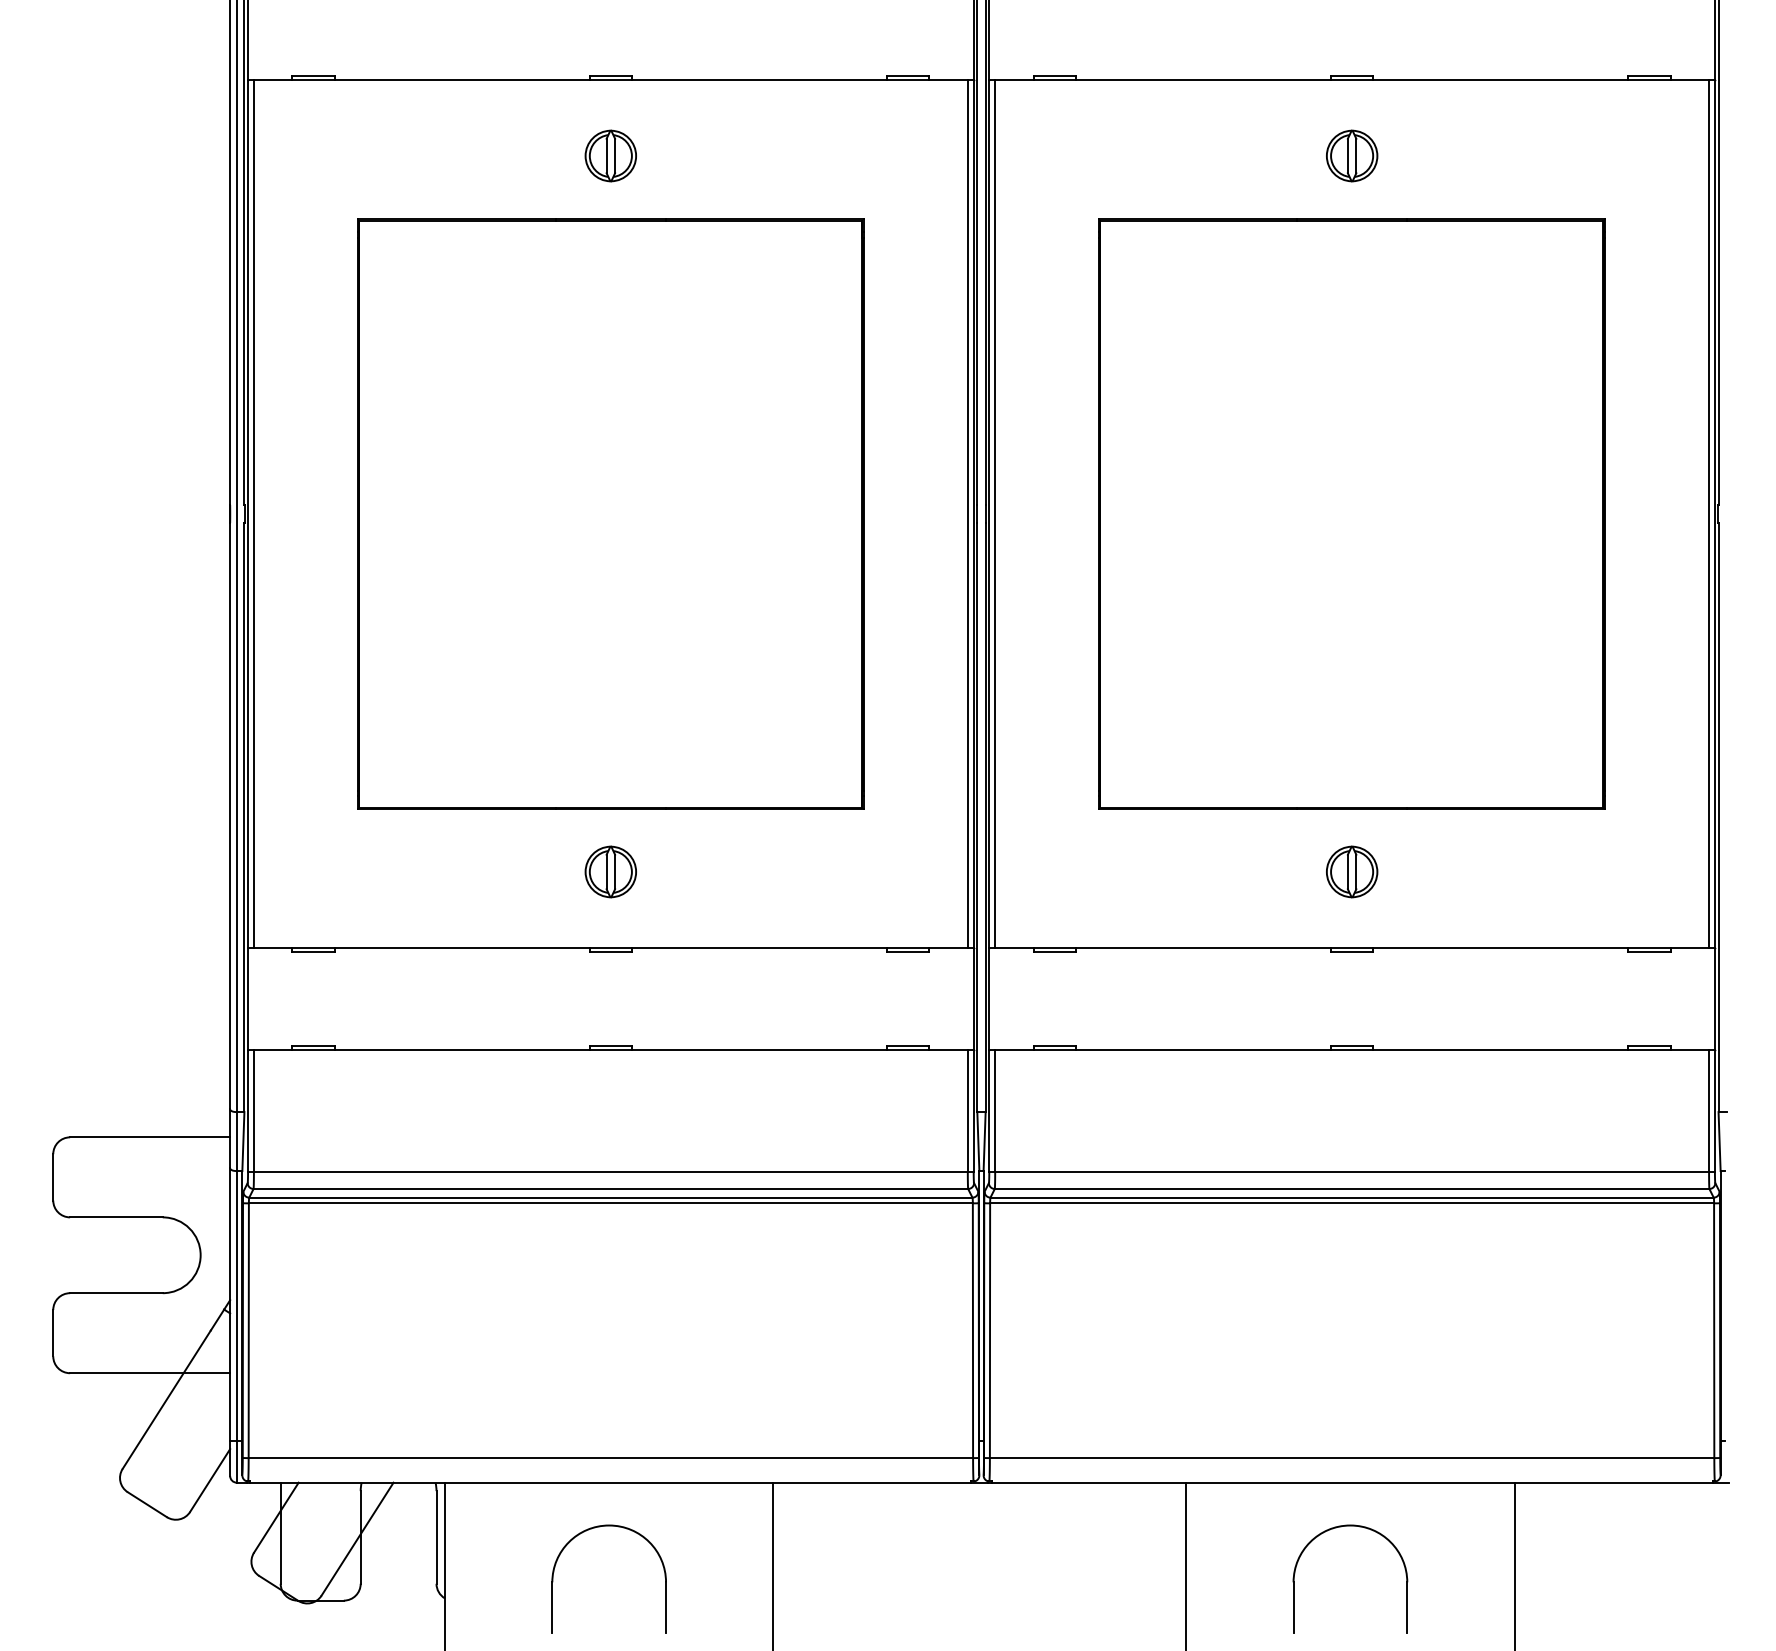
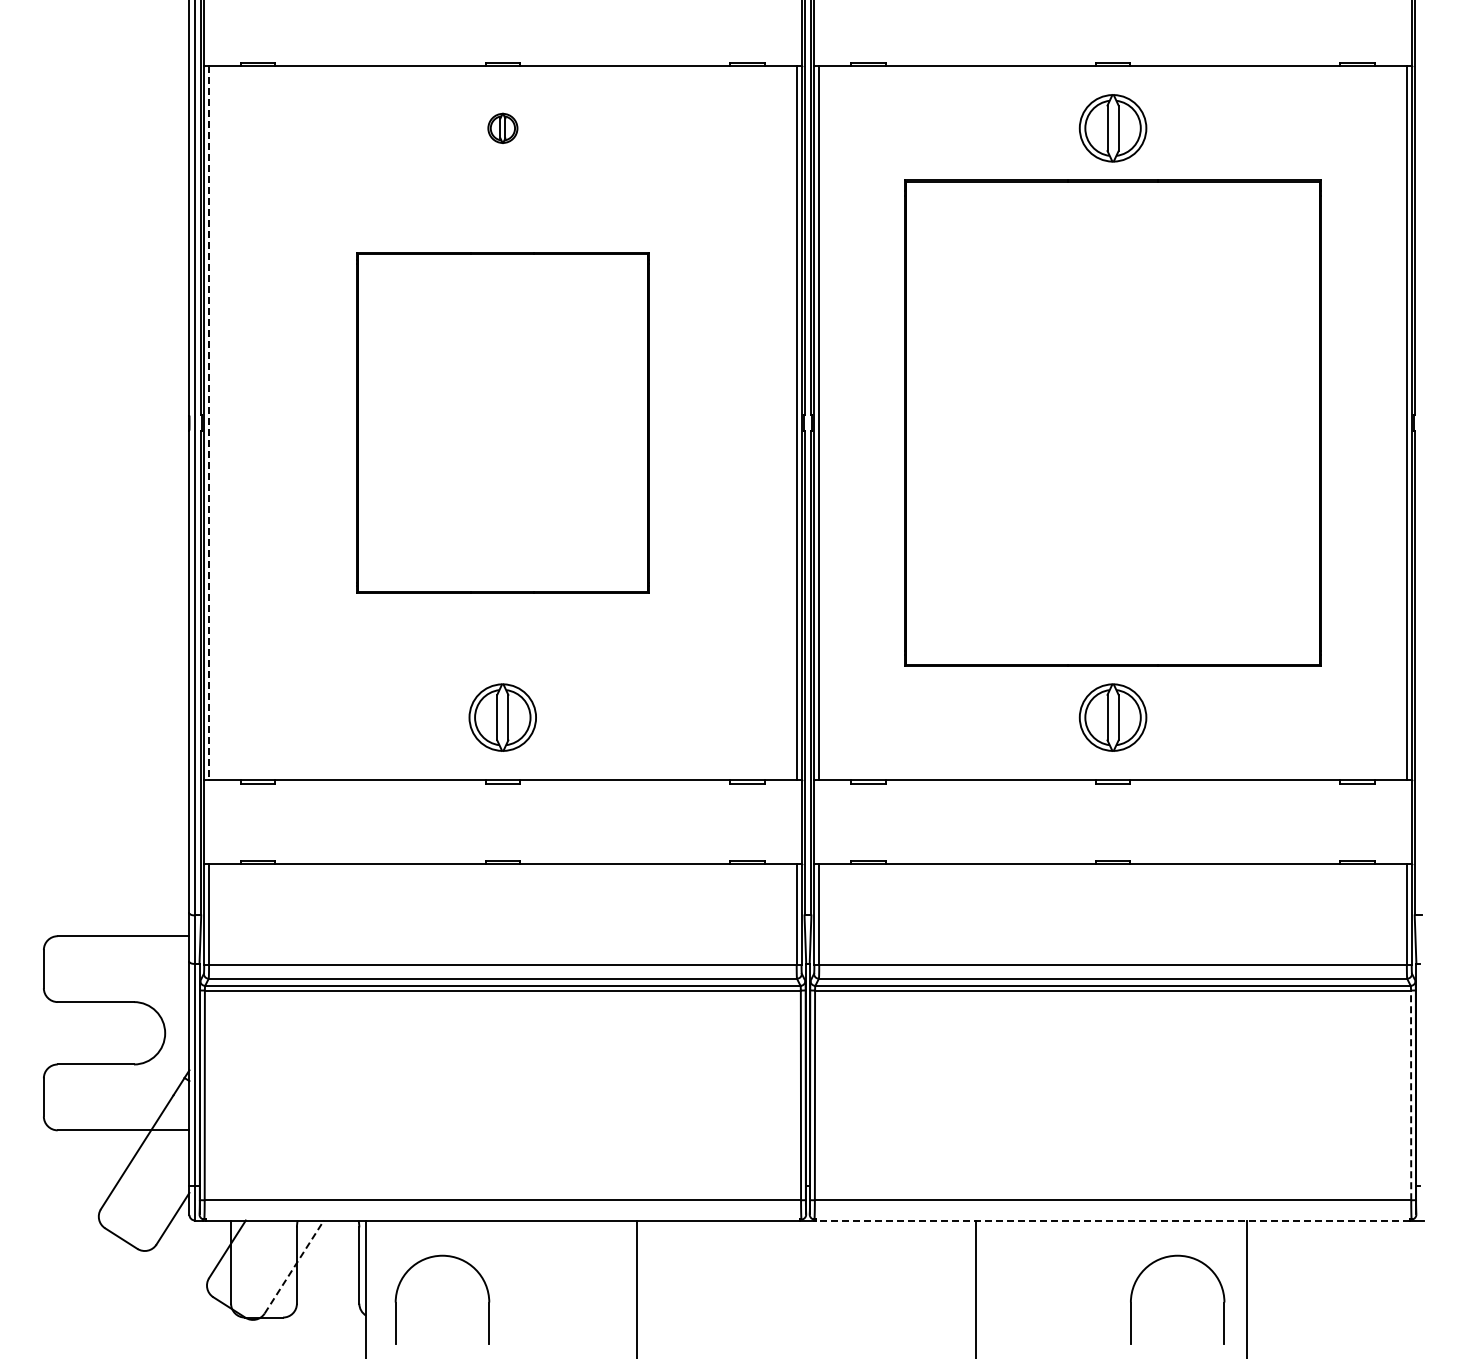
part: (610, 156) -> (502, 128), size x0.7
part: (1351, 156) -> (1112, 128), size x1.6
part: (610, 513) -> (502, 422), size x0.7
line: (254, 514) -> (209, 423), solid -> dashed
part: (610, 871) -> (502, 717), size x1.6
part: (1351, 871) -> (1112, 717), size x1.6
line: (1714, 1330) -> (1411, 1095), solid -> dashed
line: (1352, 1482) -> (1113, 1220), solid -> dashed
part: (600, 1527) -> (435, 1257), moved
part: (1342, 1527) -> (1171, 1257), moved
line: (357, 1538) -> (294, 1266), solid -> dashed

